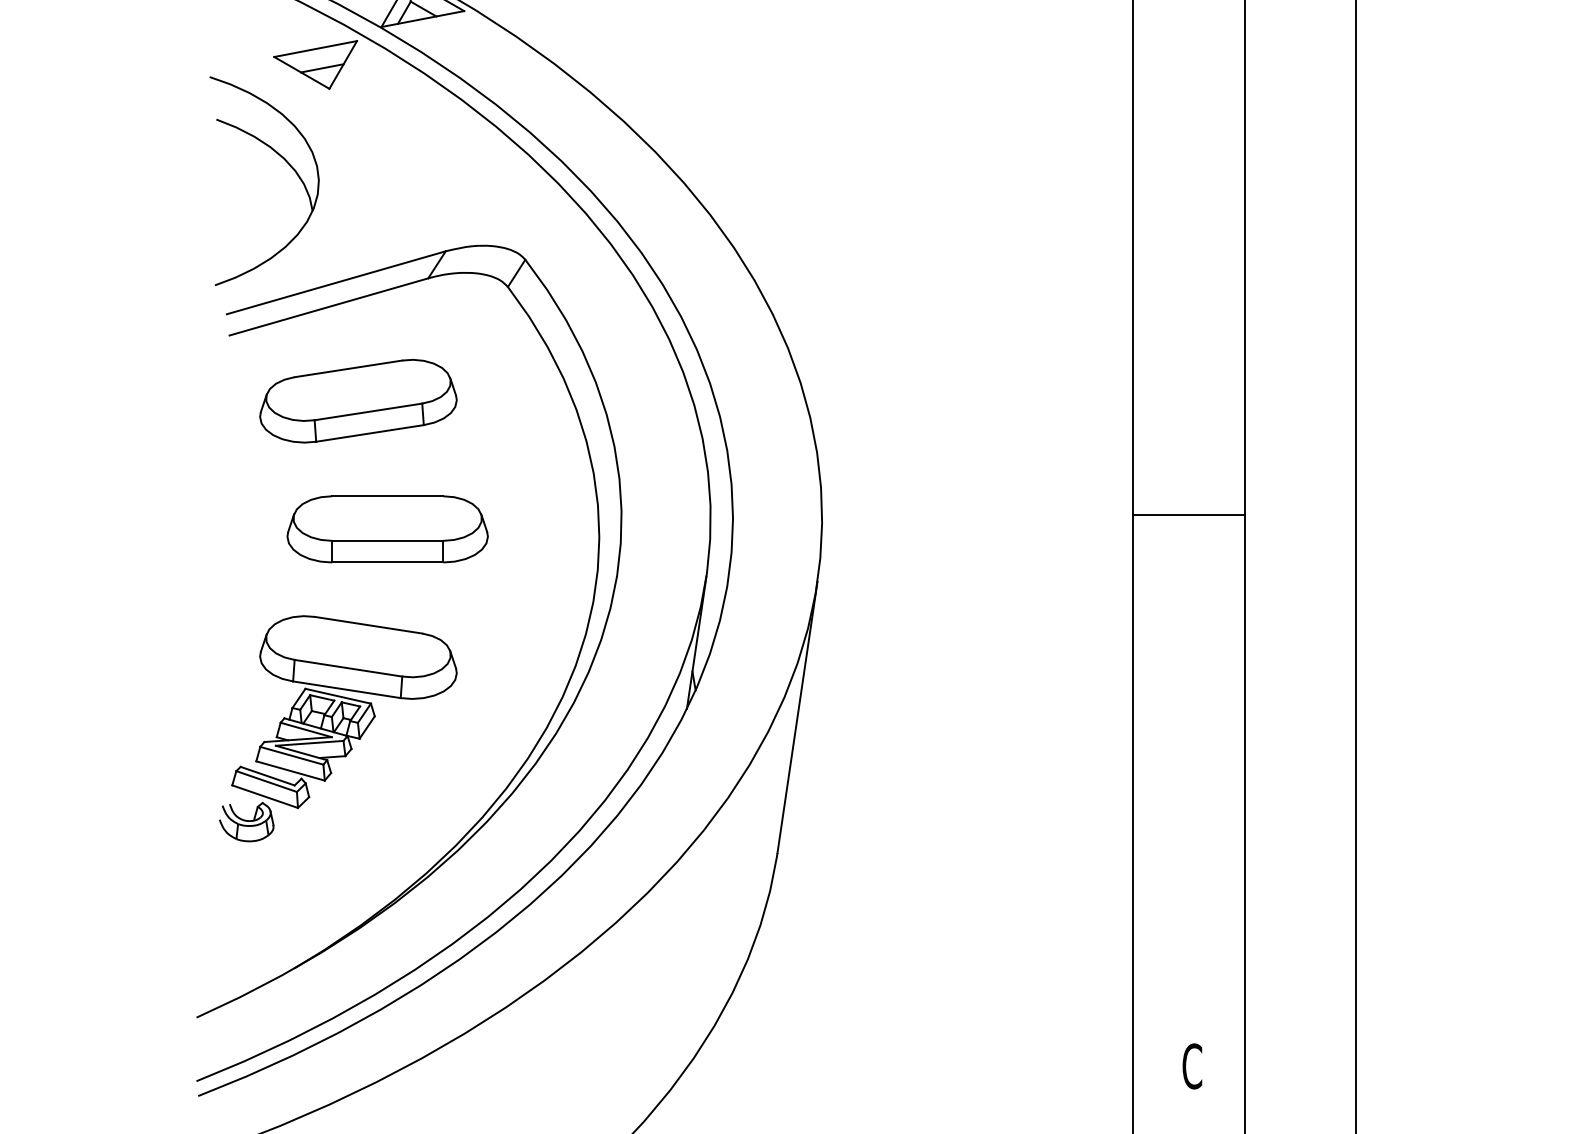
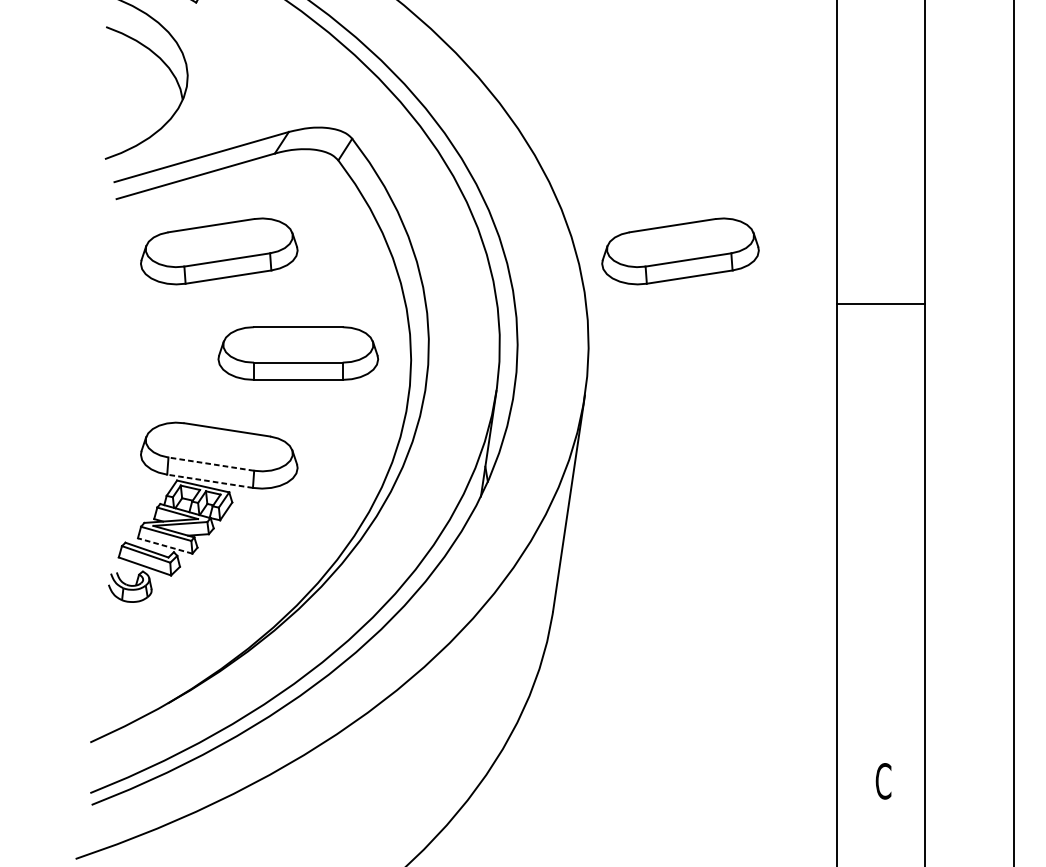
part: (937, 400) -> (680, 250), added
line: (1188, 514) -> (880, 304), moved
part: (387, 529) -> (298, 353), moved
line: (347, 668) -> (210, 464), solid -> dashed
line: (346, 689) -> (209, 481), solid -> dashed
line: (290, 770) -> (165, 545), solid -> dashed

